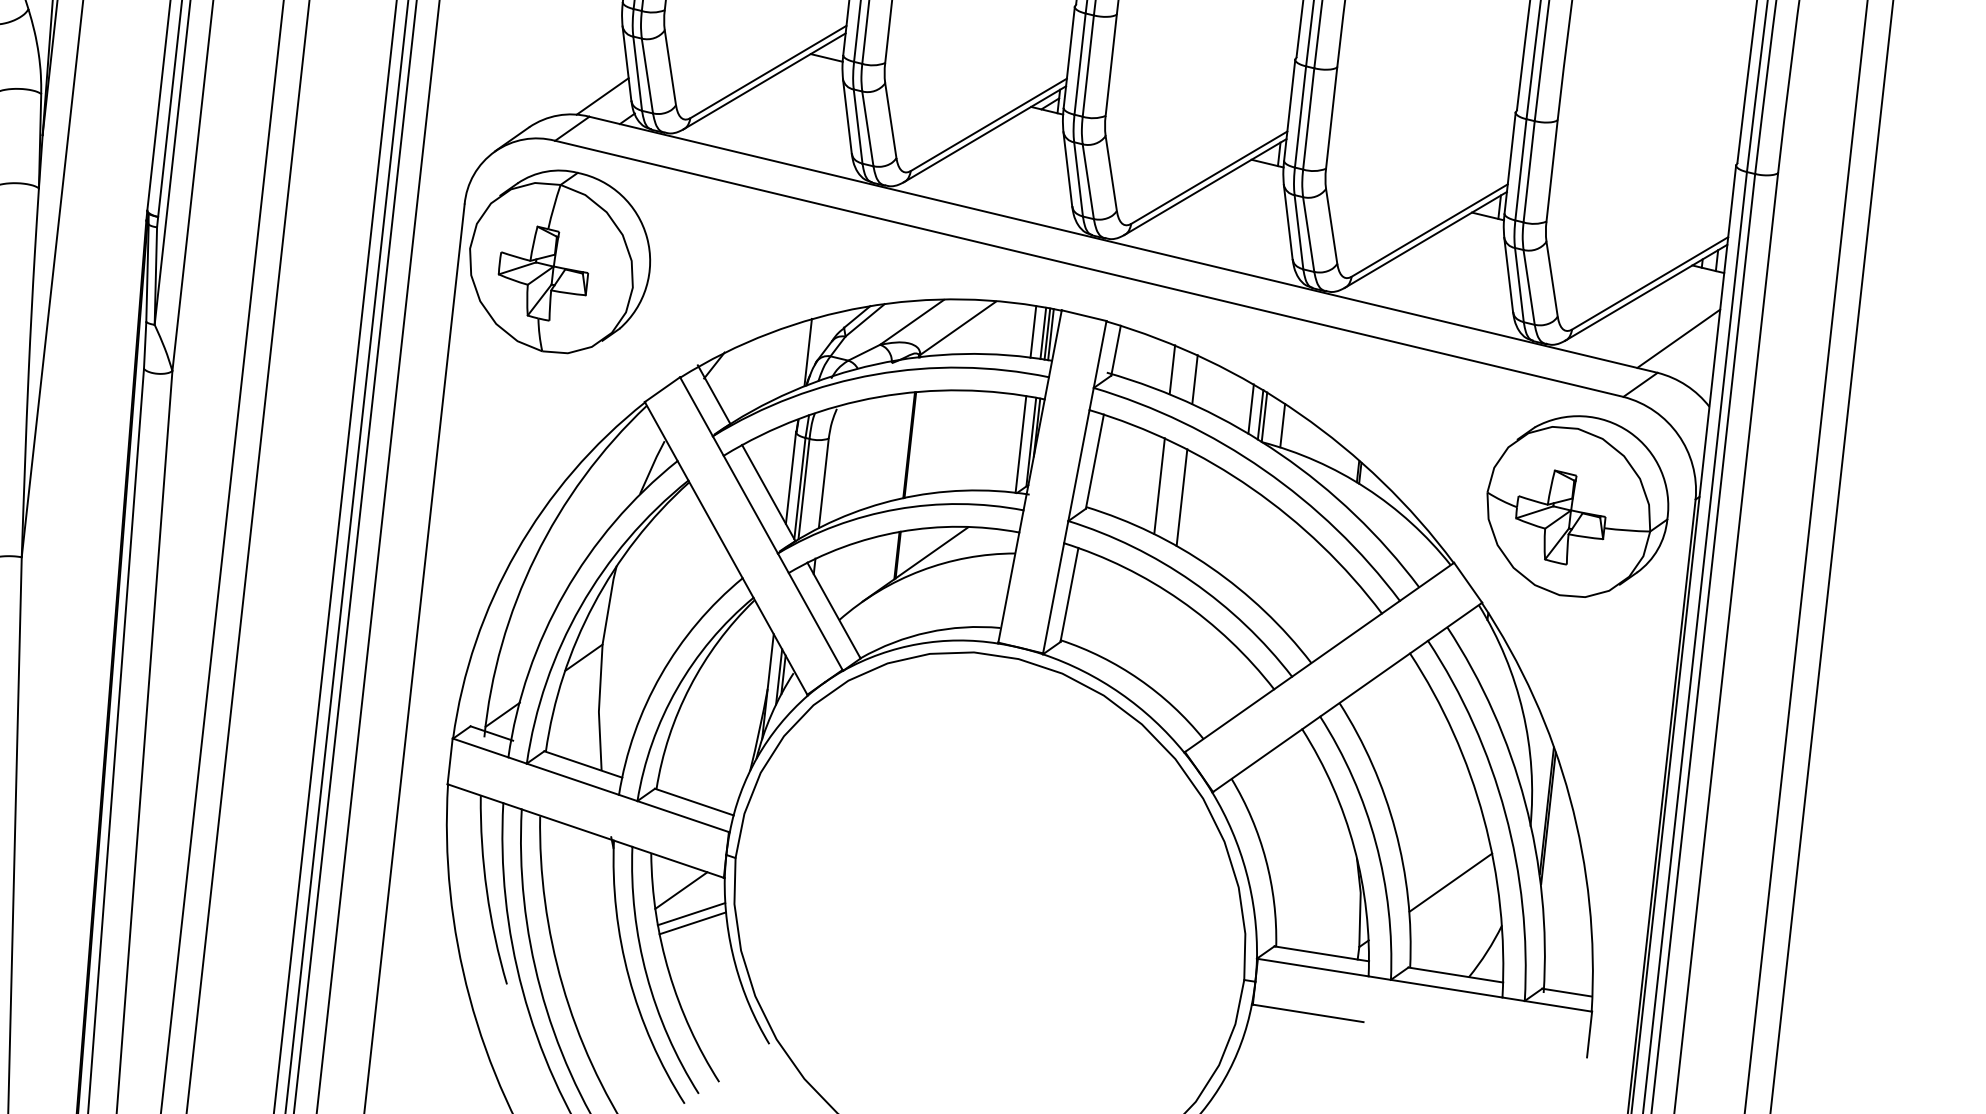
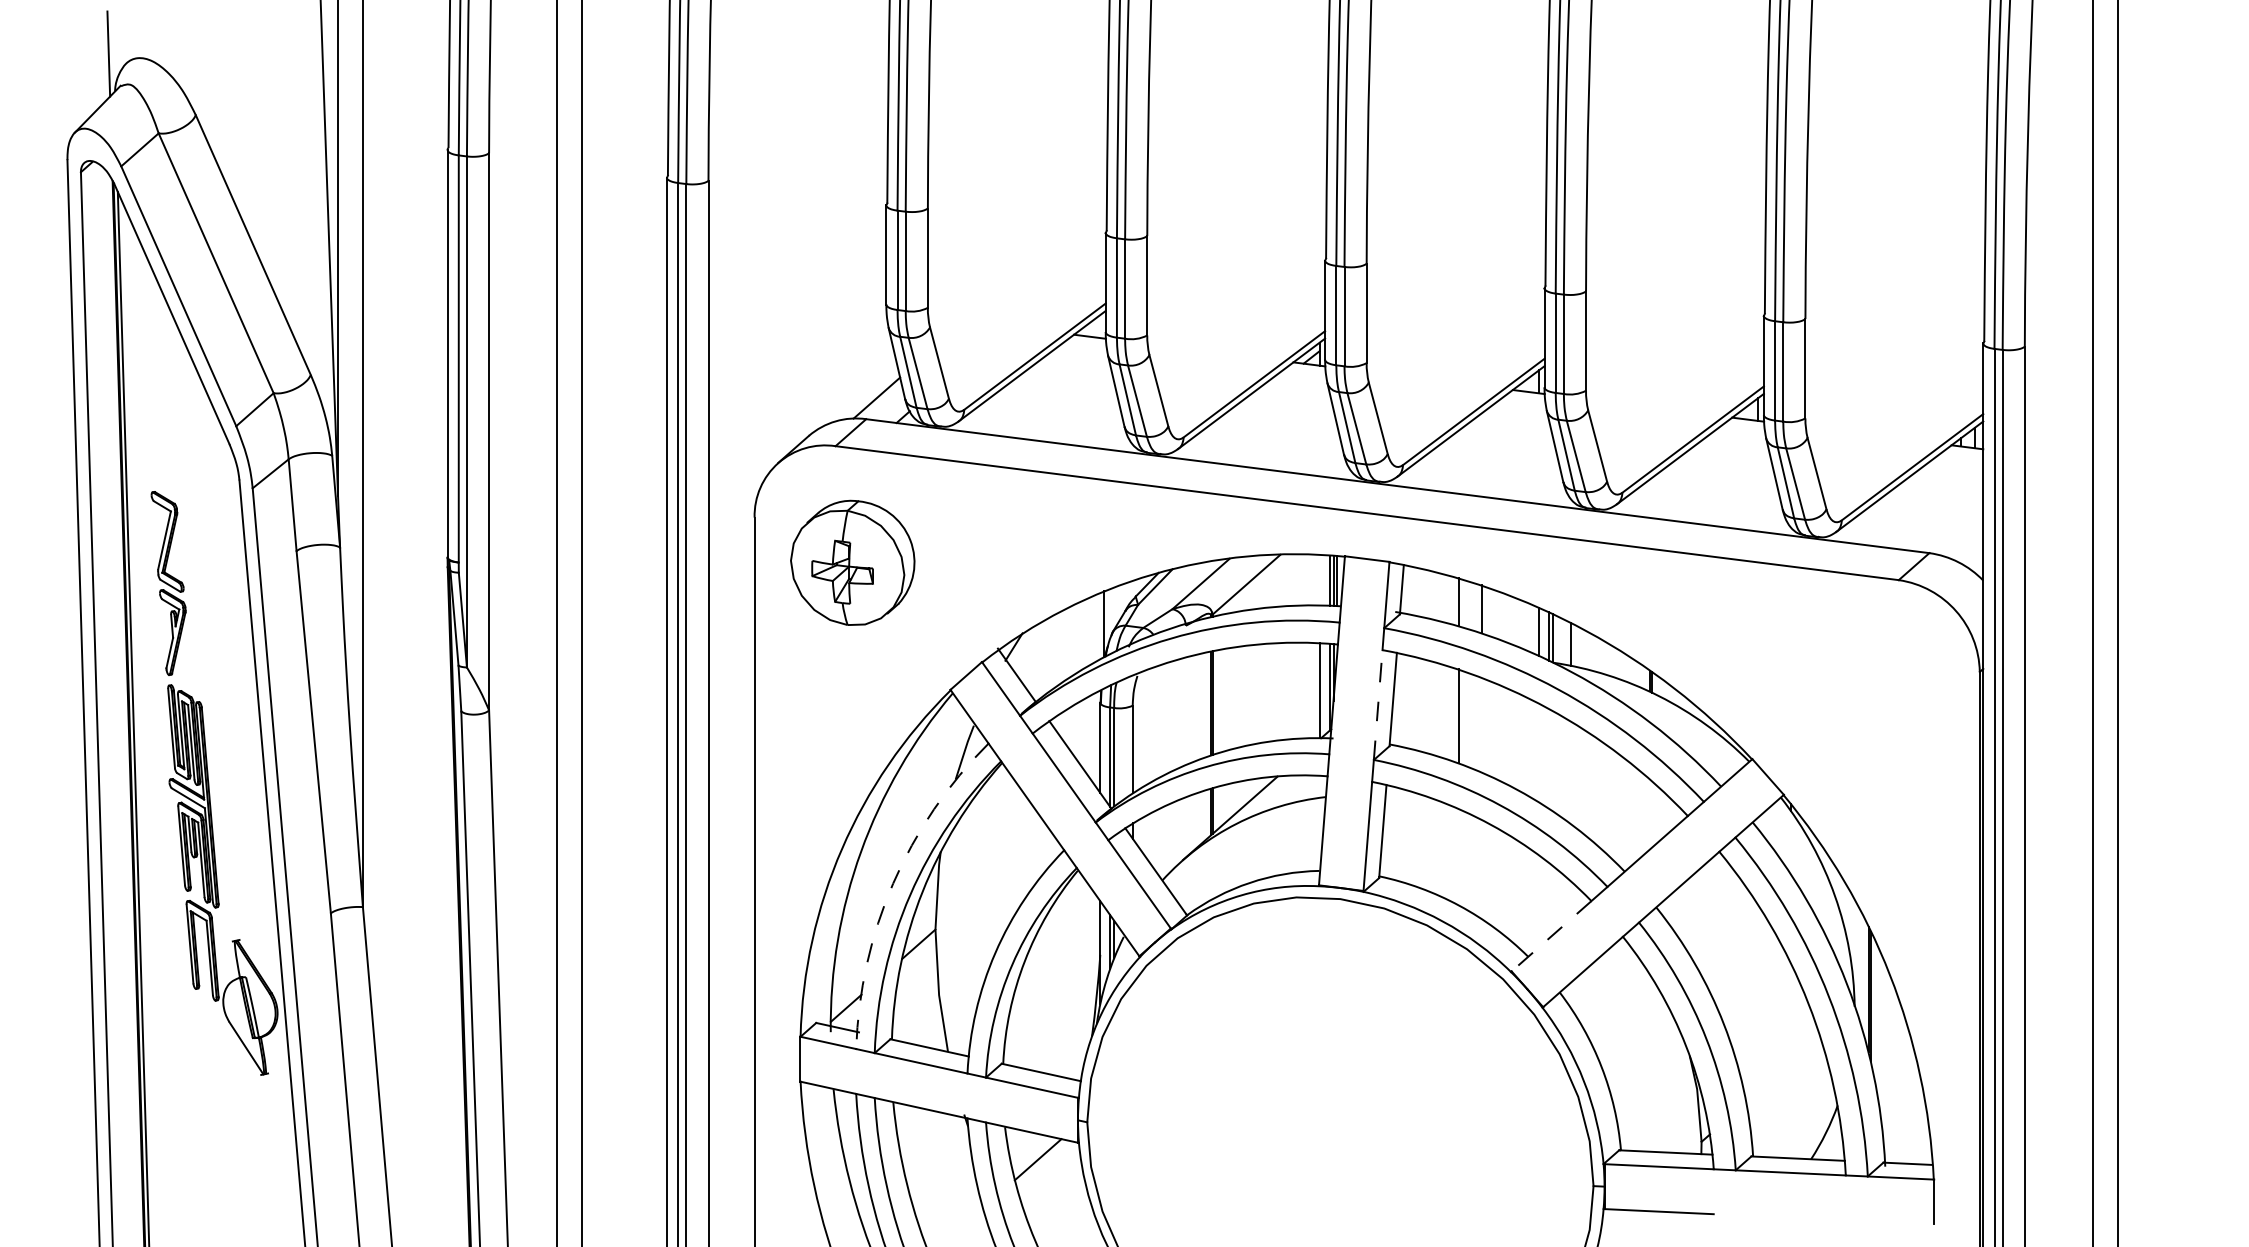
part: (559, 261) -> (852, 562), size x0.7
line: (1033, 332) -> (1319, 580), removed
line: (1679, 338) -> (1946, 517), removed
line: (1079, 465) -> (1378, 704), solid -> dashed
line: (1182, 497) -> (1481, 724), removed
part: (1576, 506) -> (1865, 691), removed
arc: (565, 592) -> (893, 883), solid -> dashed
line: (1229, 720) -> (1551, 936), solid -> dashed
line: (1450, 882) -> (1783, 1069), removed
line: (691, 914) -> (1050, 1181), removed
line: (692, 923) -> (1052, 1190), removed

